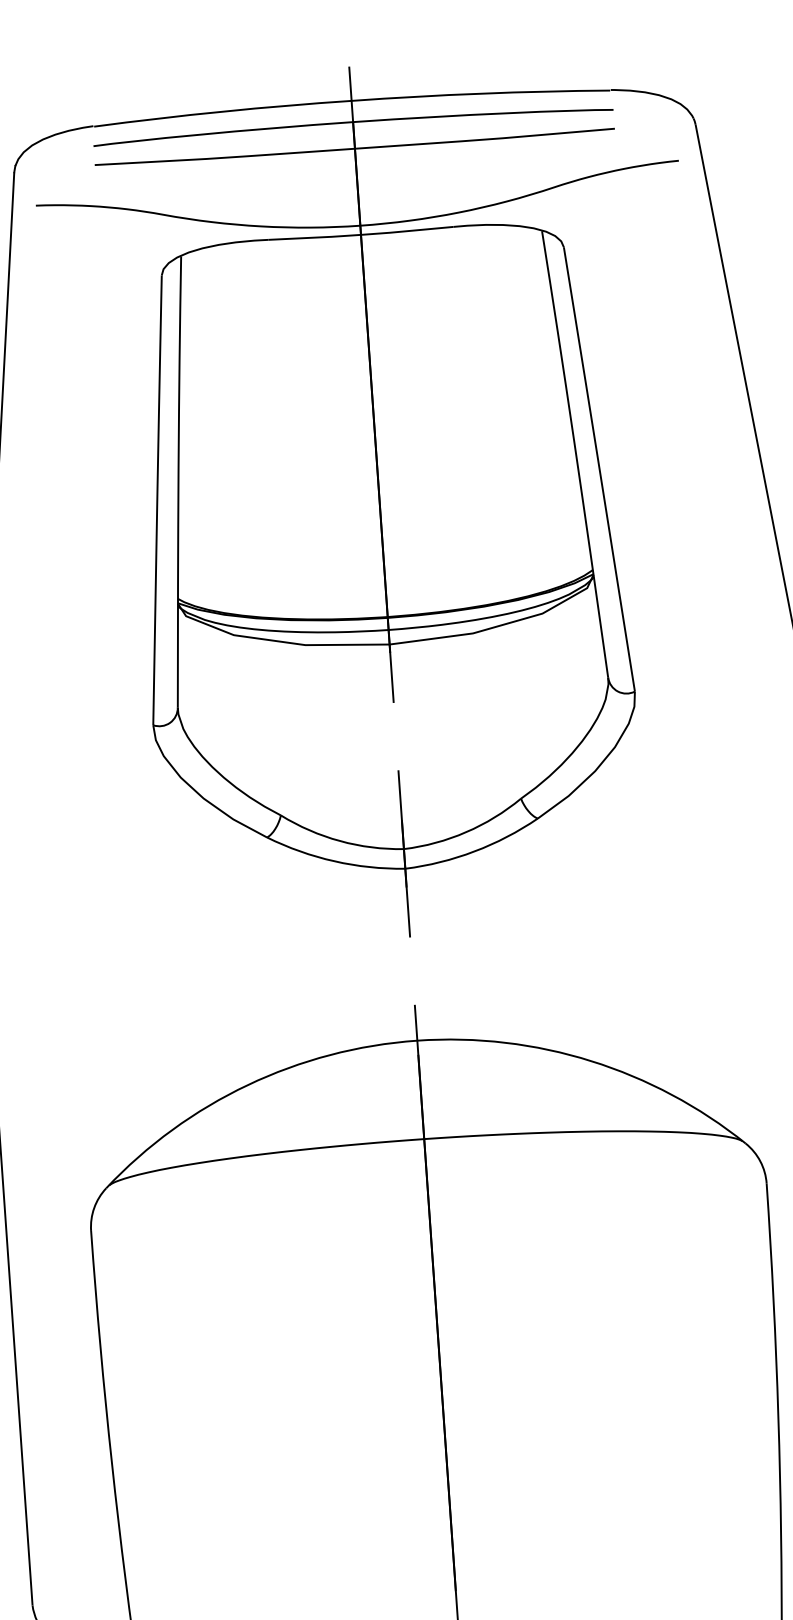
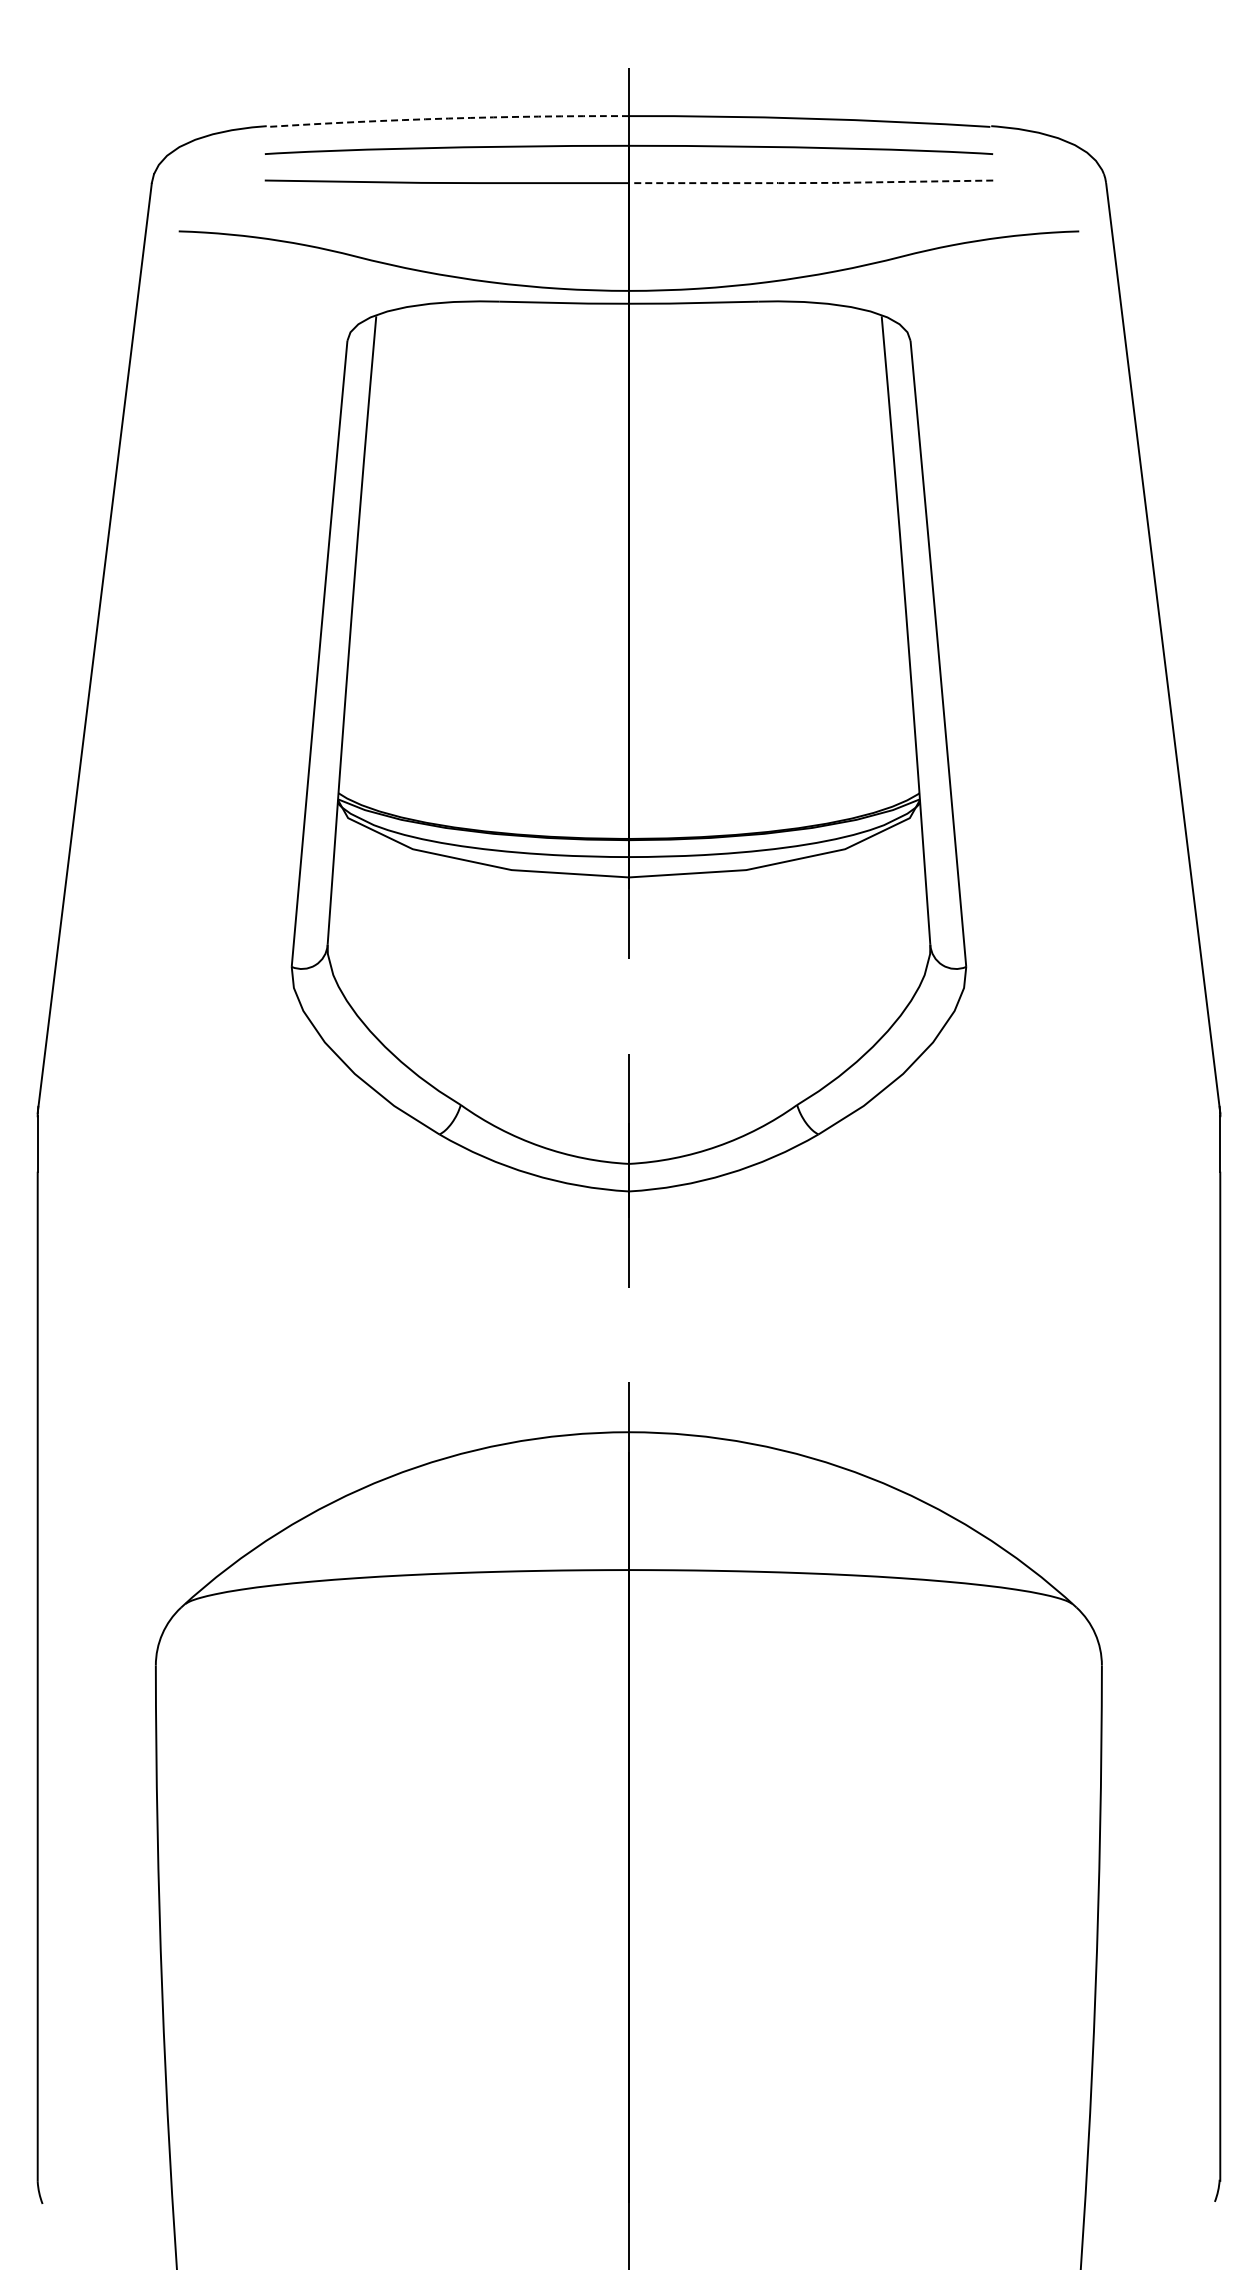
arc: (222, 111) -> (448, 118), solid -> dashed
line: (484, 139) -> (810, 183), solid -> dashed

